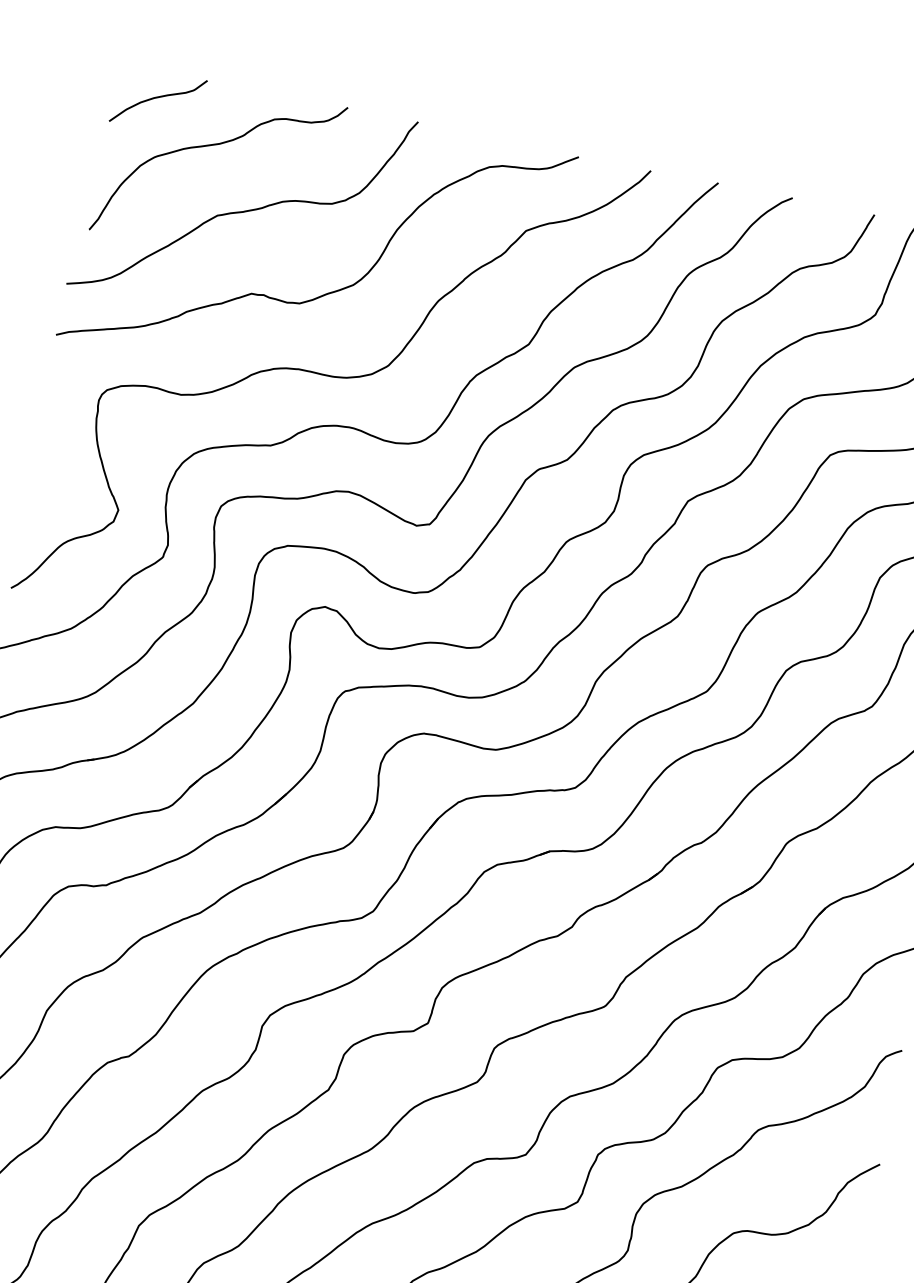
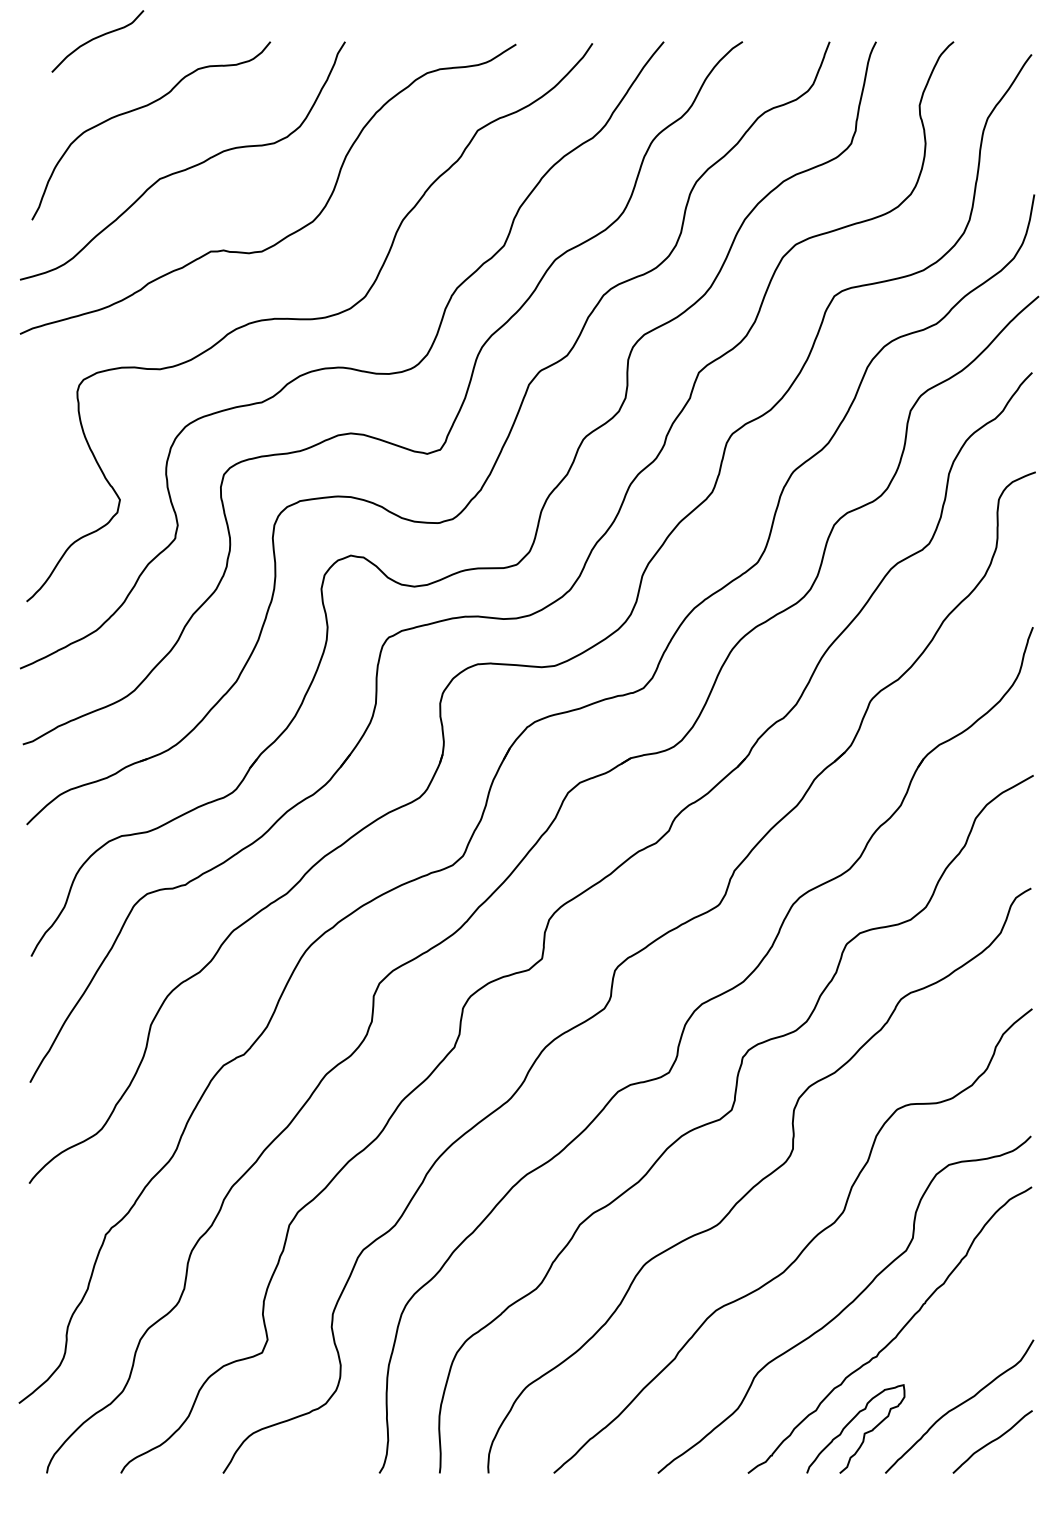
curve: (156, 98) -> (95, 39), moved

